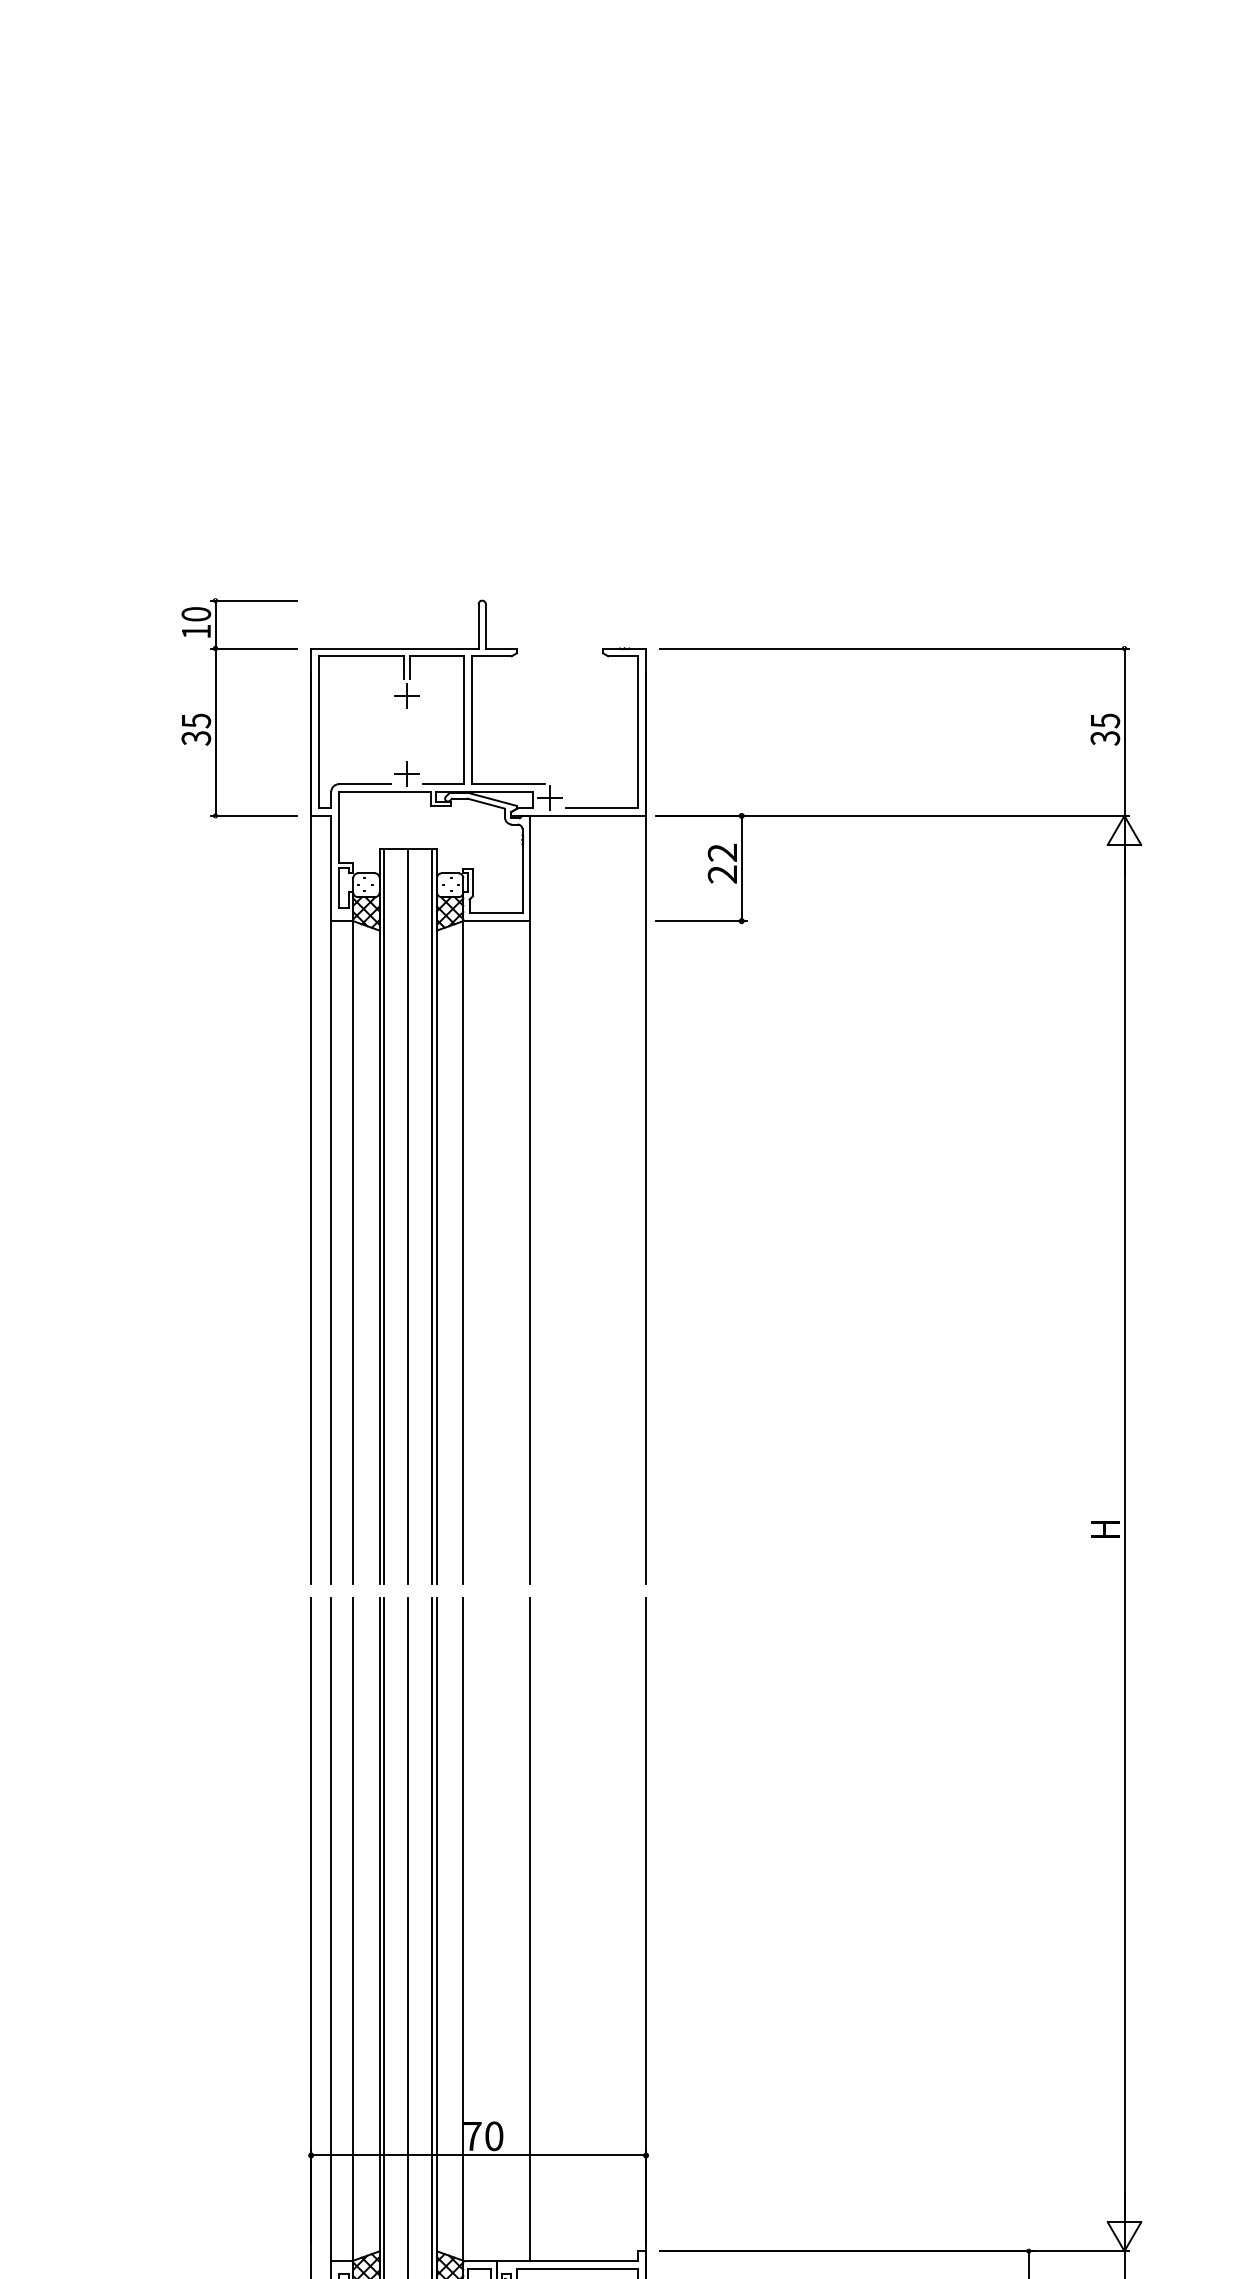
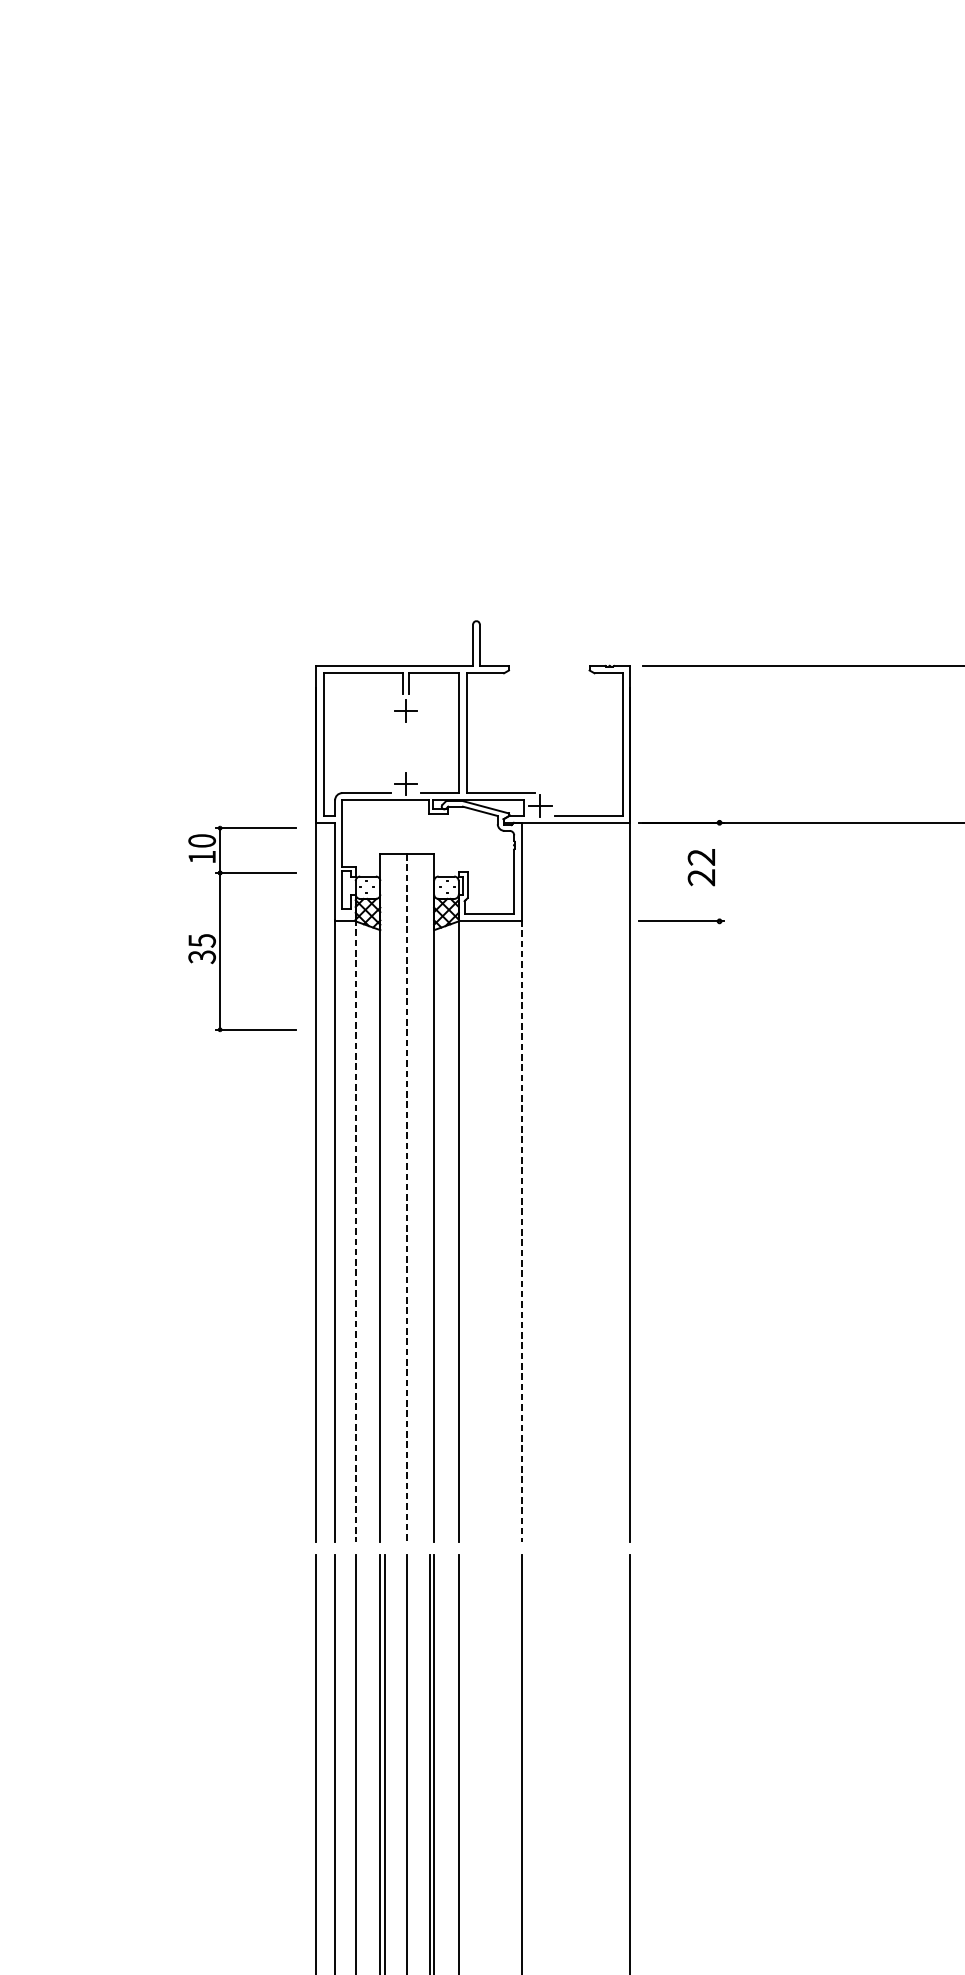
part: (216, 708) -> (221, 929), moved
line: (741, 868) -> (719, 872), removed
line: (384, 1216) -> (384, 1197), removed
line: (432, 1216) -> (429, 1197), removed
line: (408, 1217) -> (407, 1198), solid -> dashed
line: (353, 1251) -> (355, 1230), solid -> dashed
line: (530, 1252) -> (521, 1231), solid -> dashed

